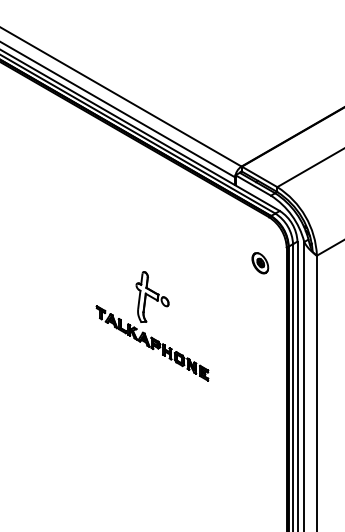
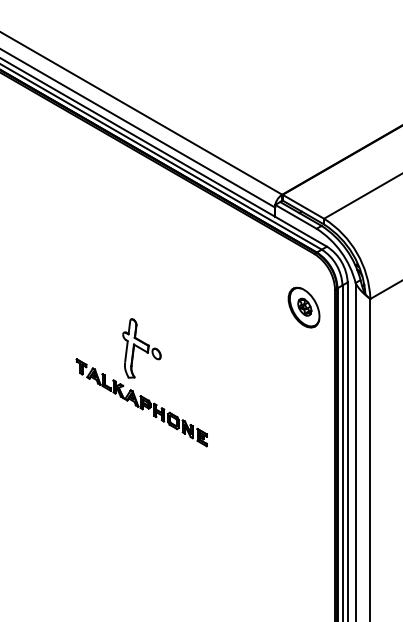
part: (260, 263) -> (304, 308), size x1.67
part: (147, 322) -> (136, 378), moved

